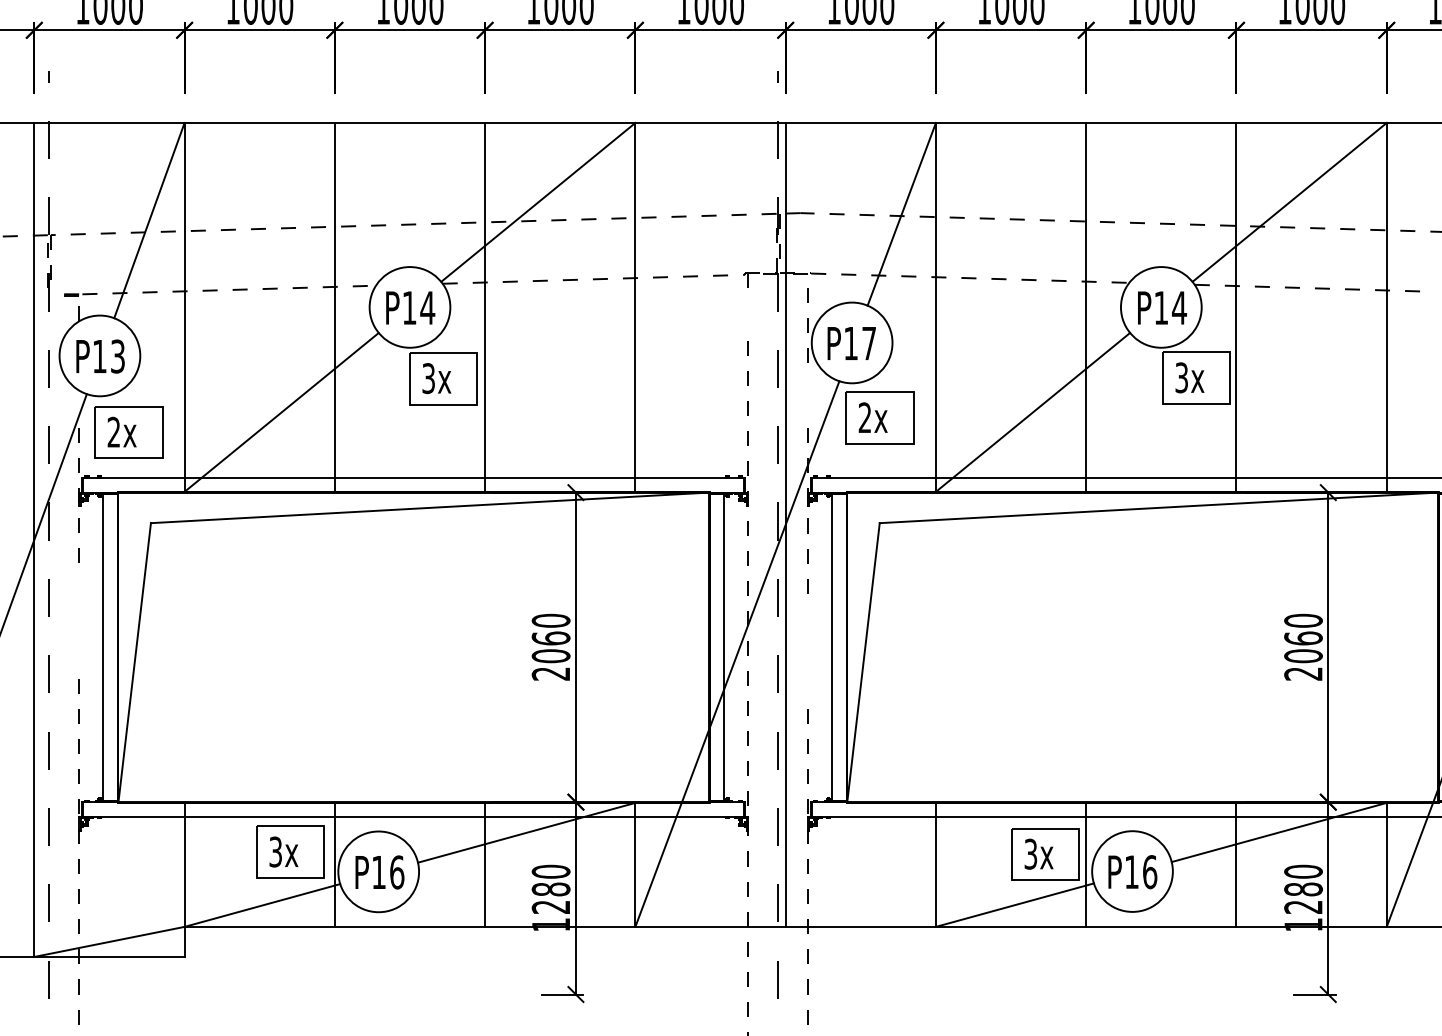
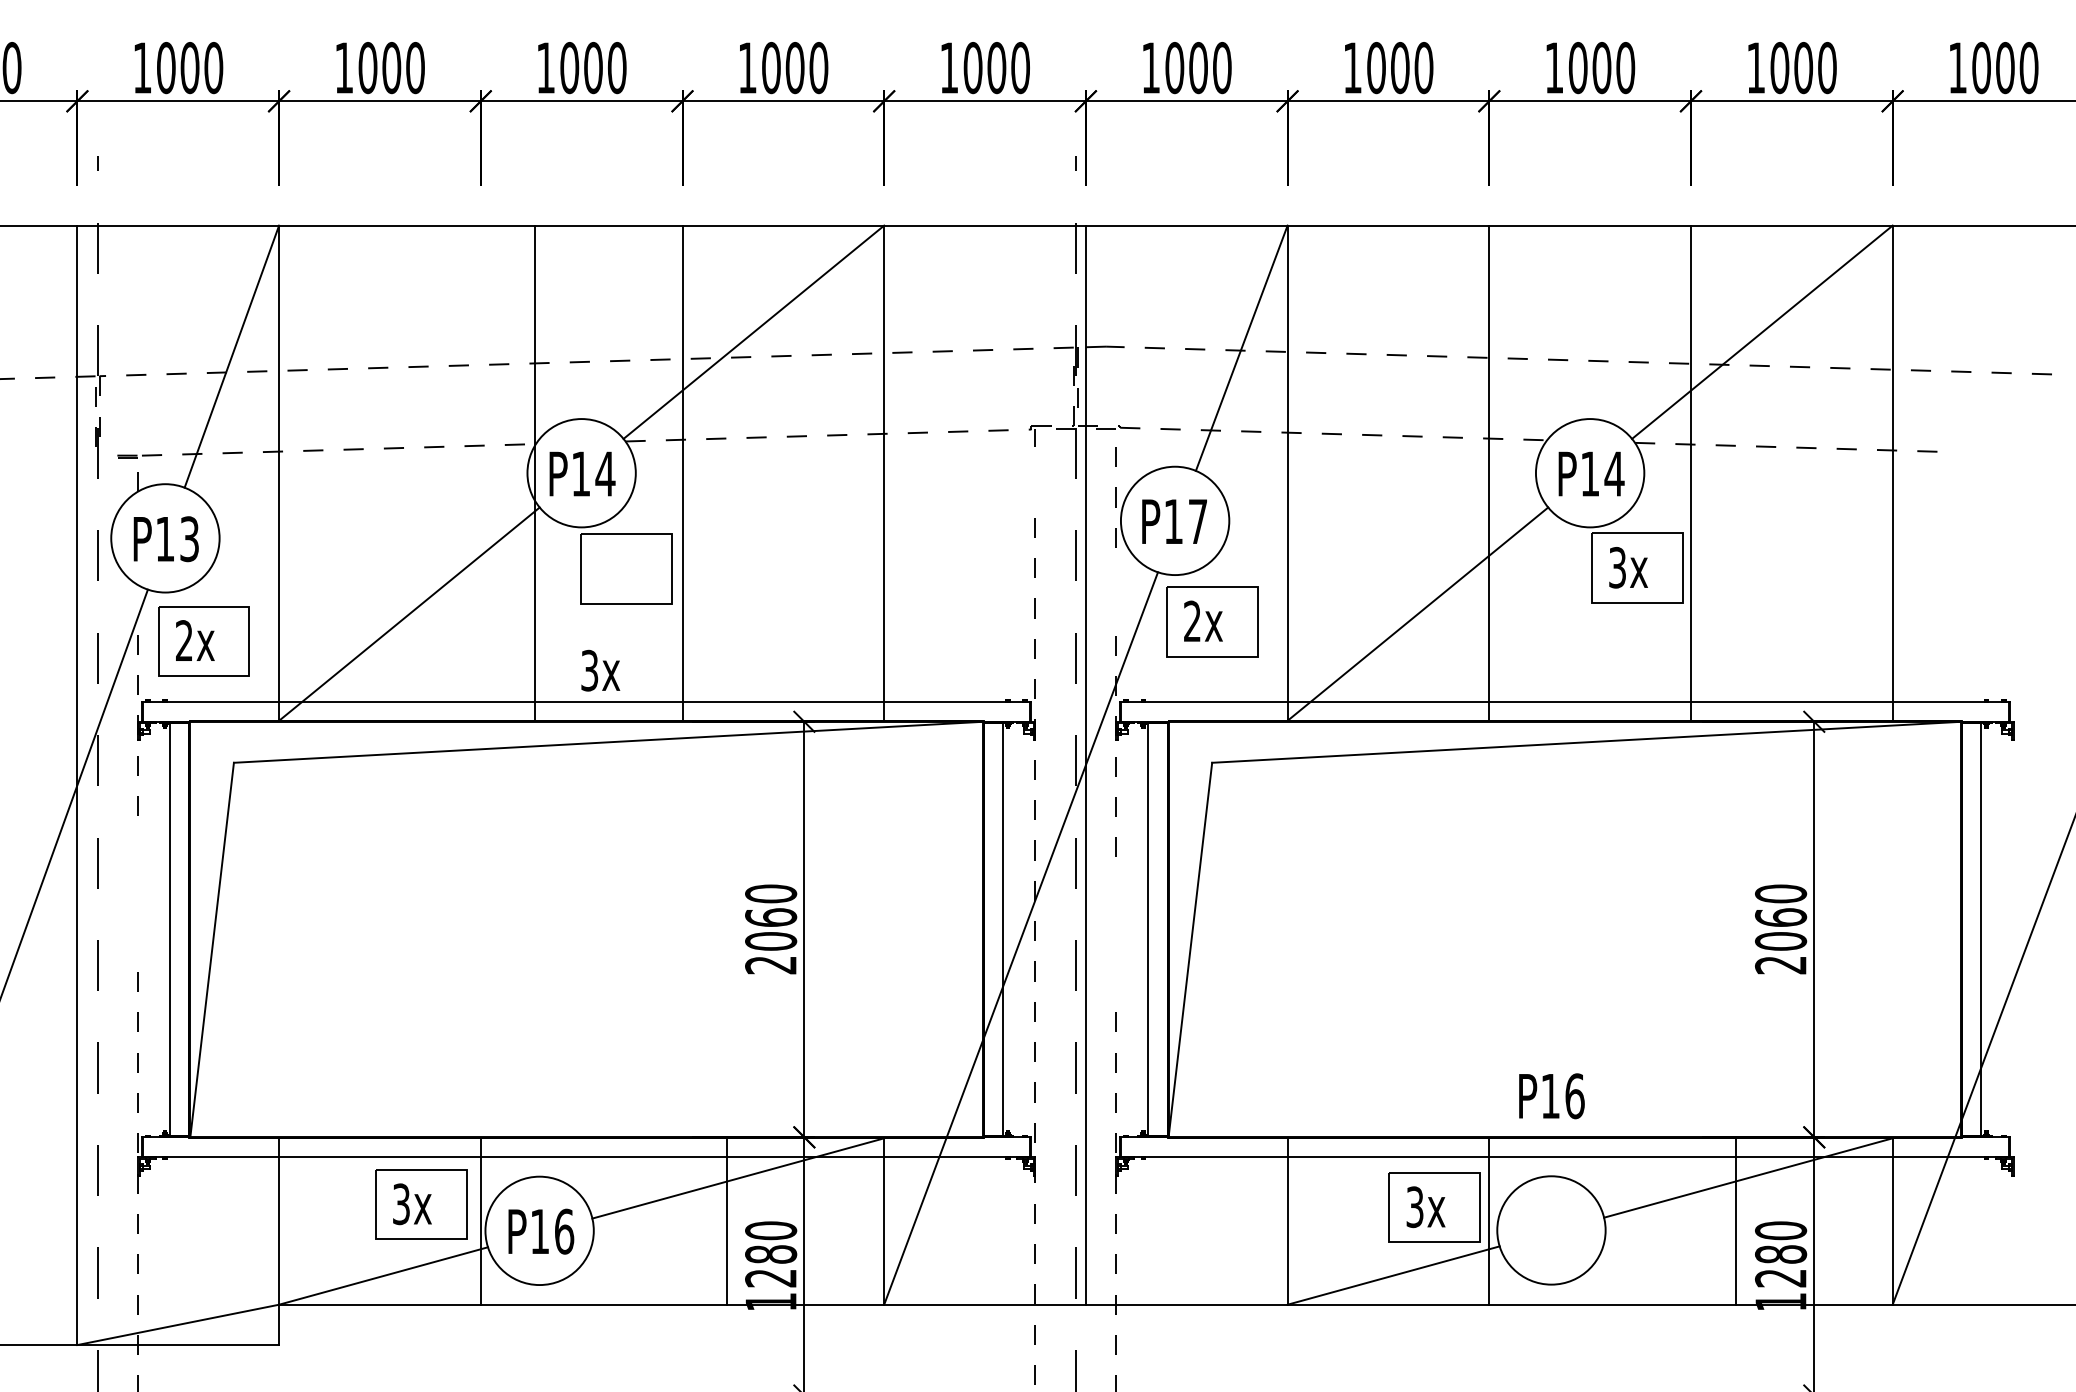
line: (334, 306) -> (534, 472), moved
text: (436, 378) -> (600, 670), moved
line: (485, 864) -> (726, 1221), moved
line: (1236, 864) -> (1736, 1221), moved
text: (1132, 872) -> (1551, 1096), moved

